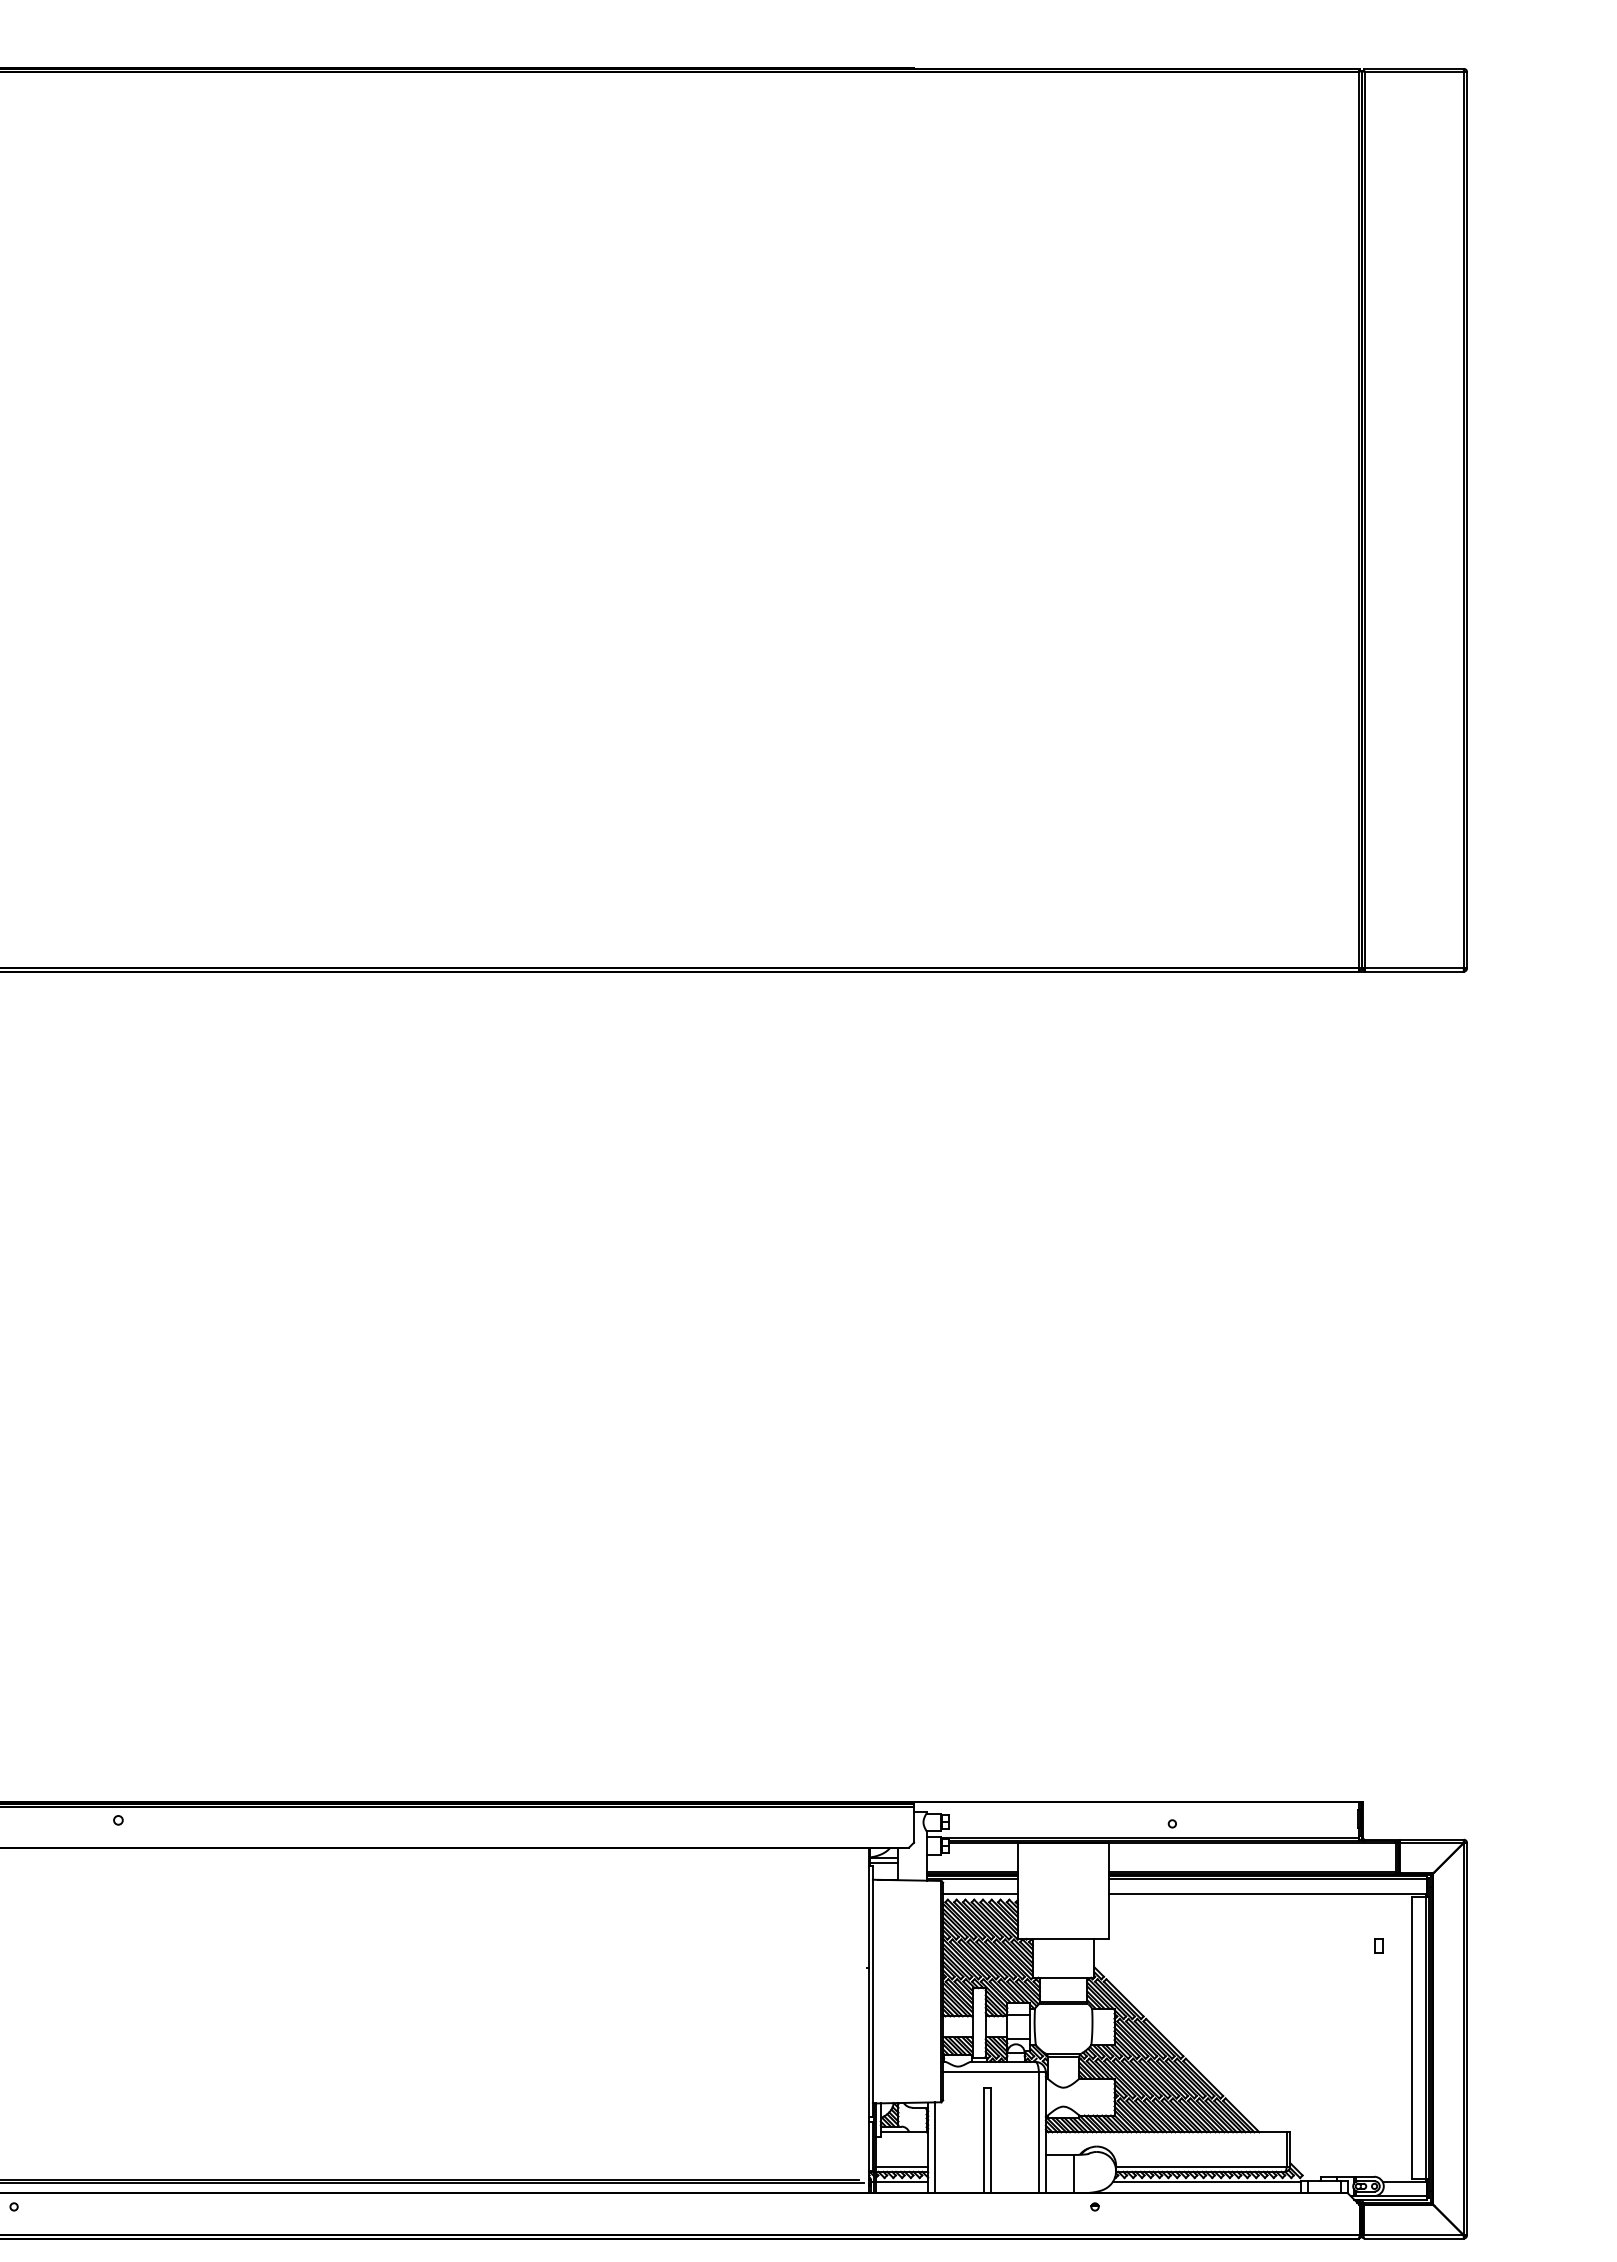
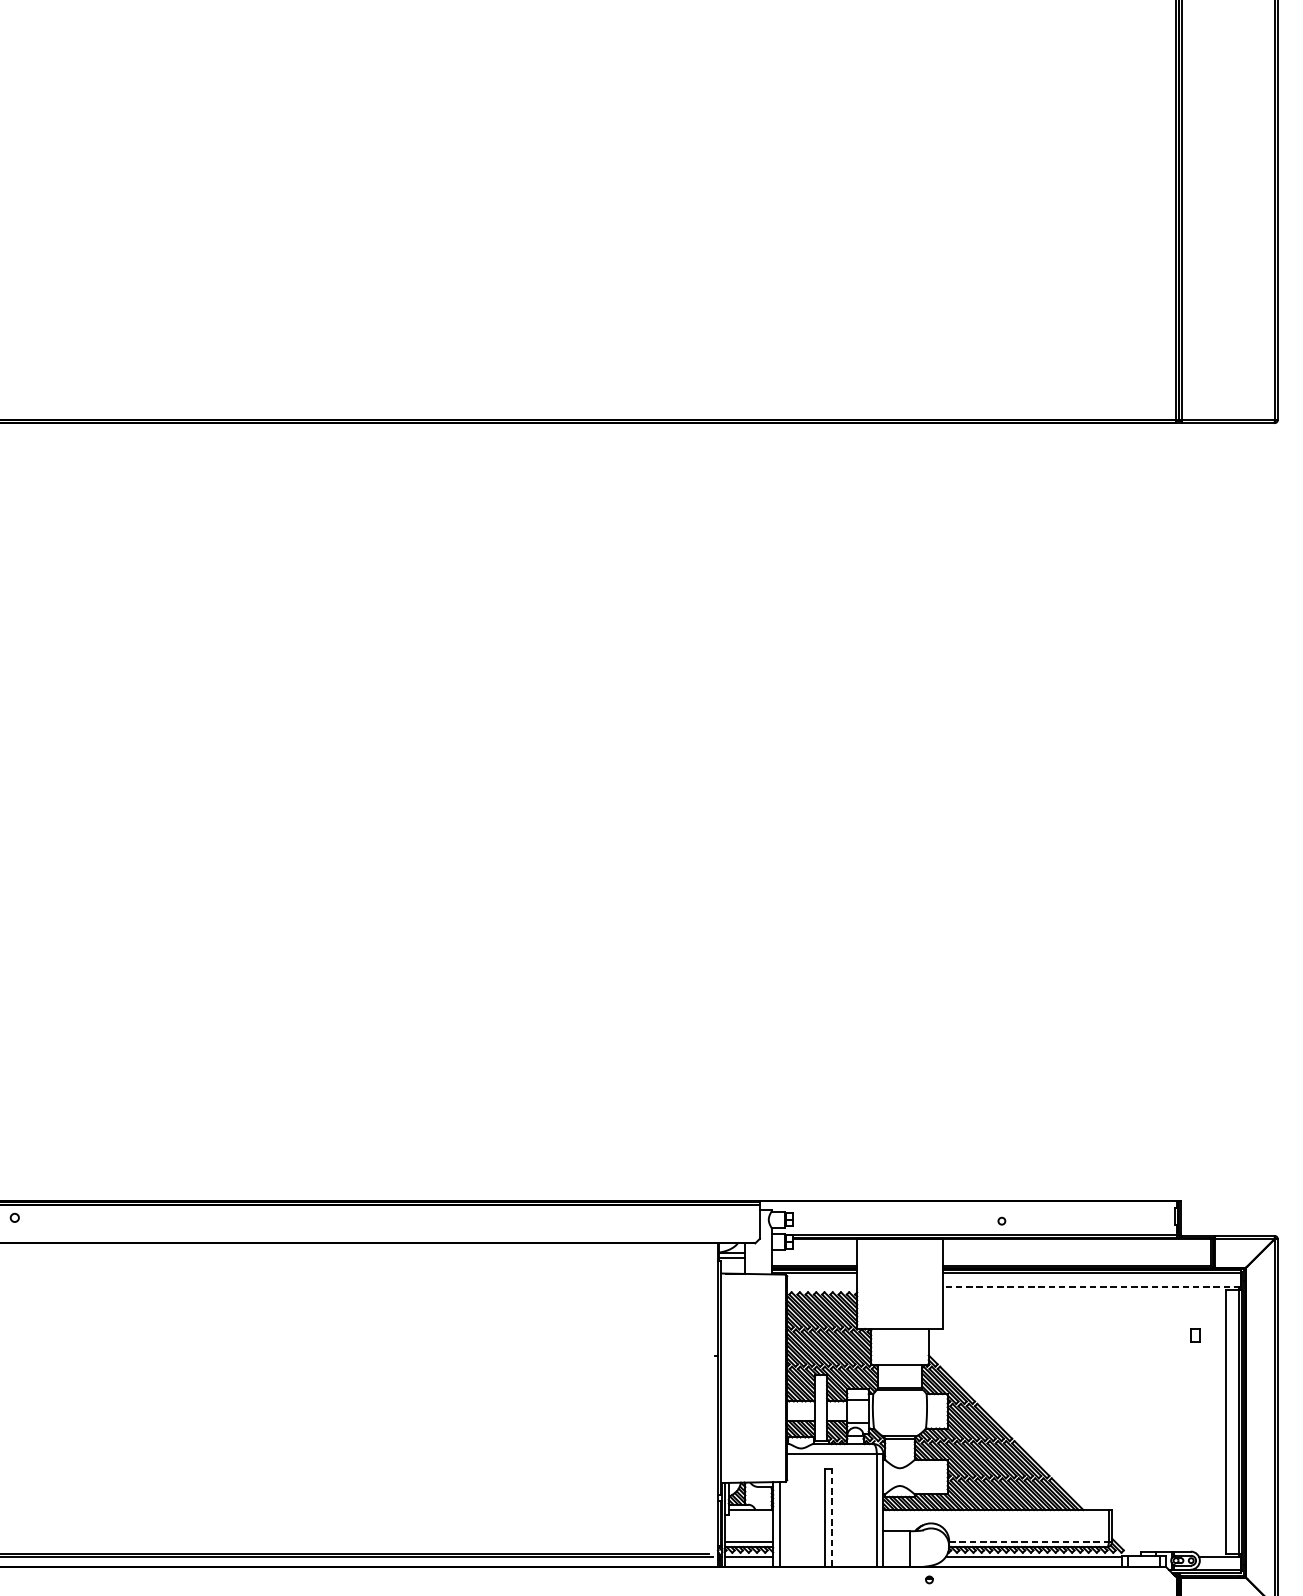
line: (980, 1893) -> (822, 1286), removed
line: (1267, 1893) -> (1090, 1286), solid -> dashed
line: (990, 2140) -> (831, 1517), solid -> dashed
line: (1201, 2166) -> (1029, 1542), solid -> dashed

